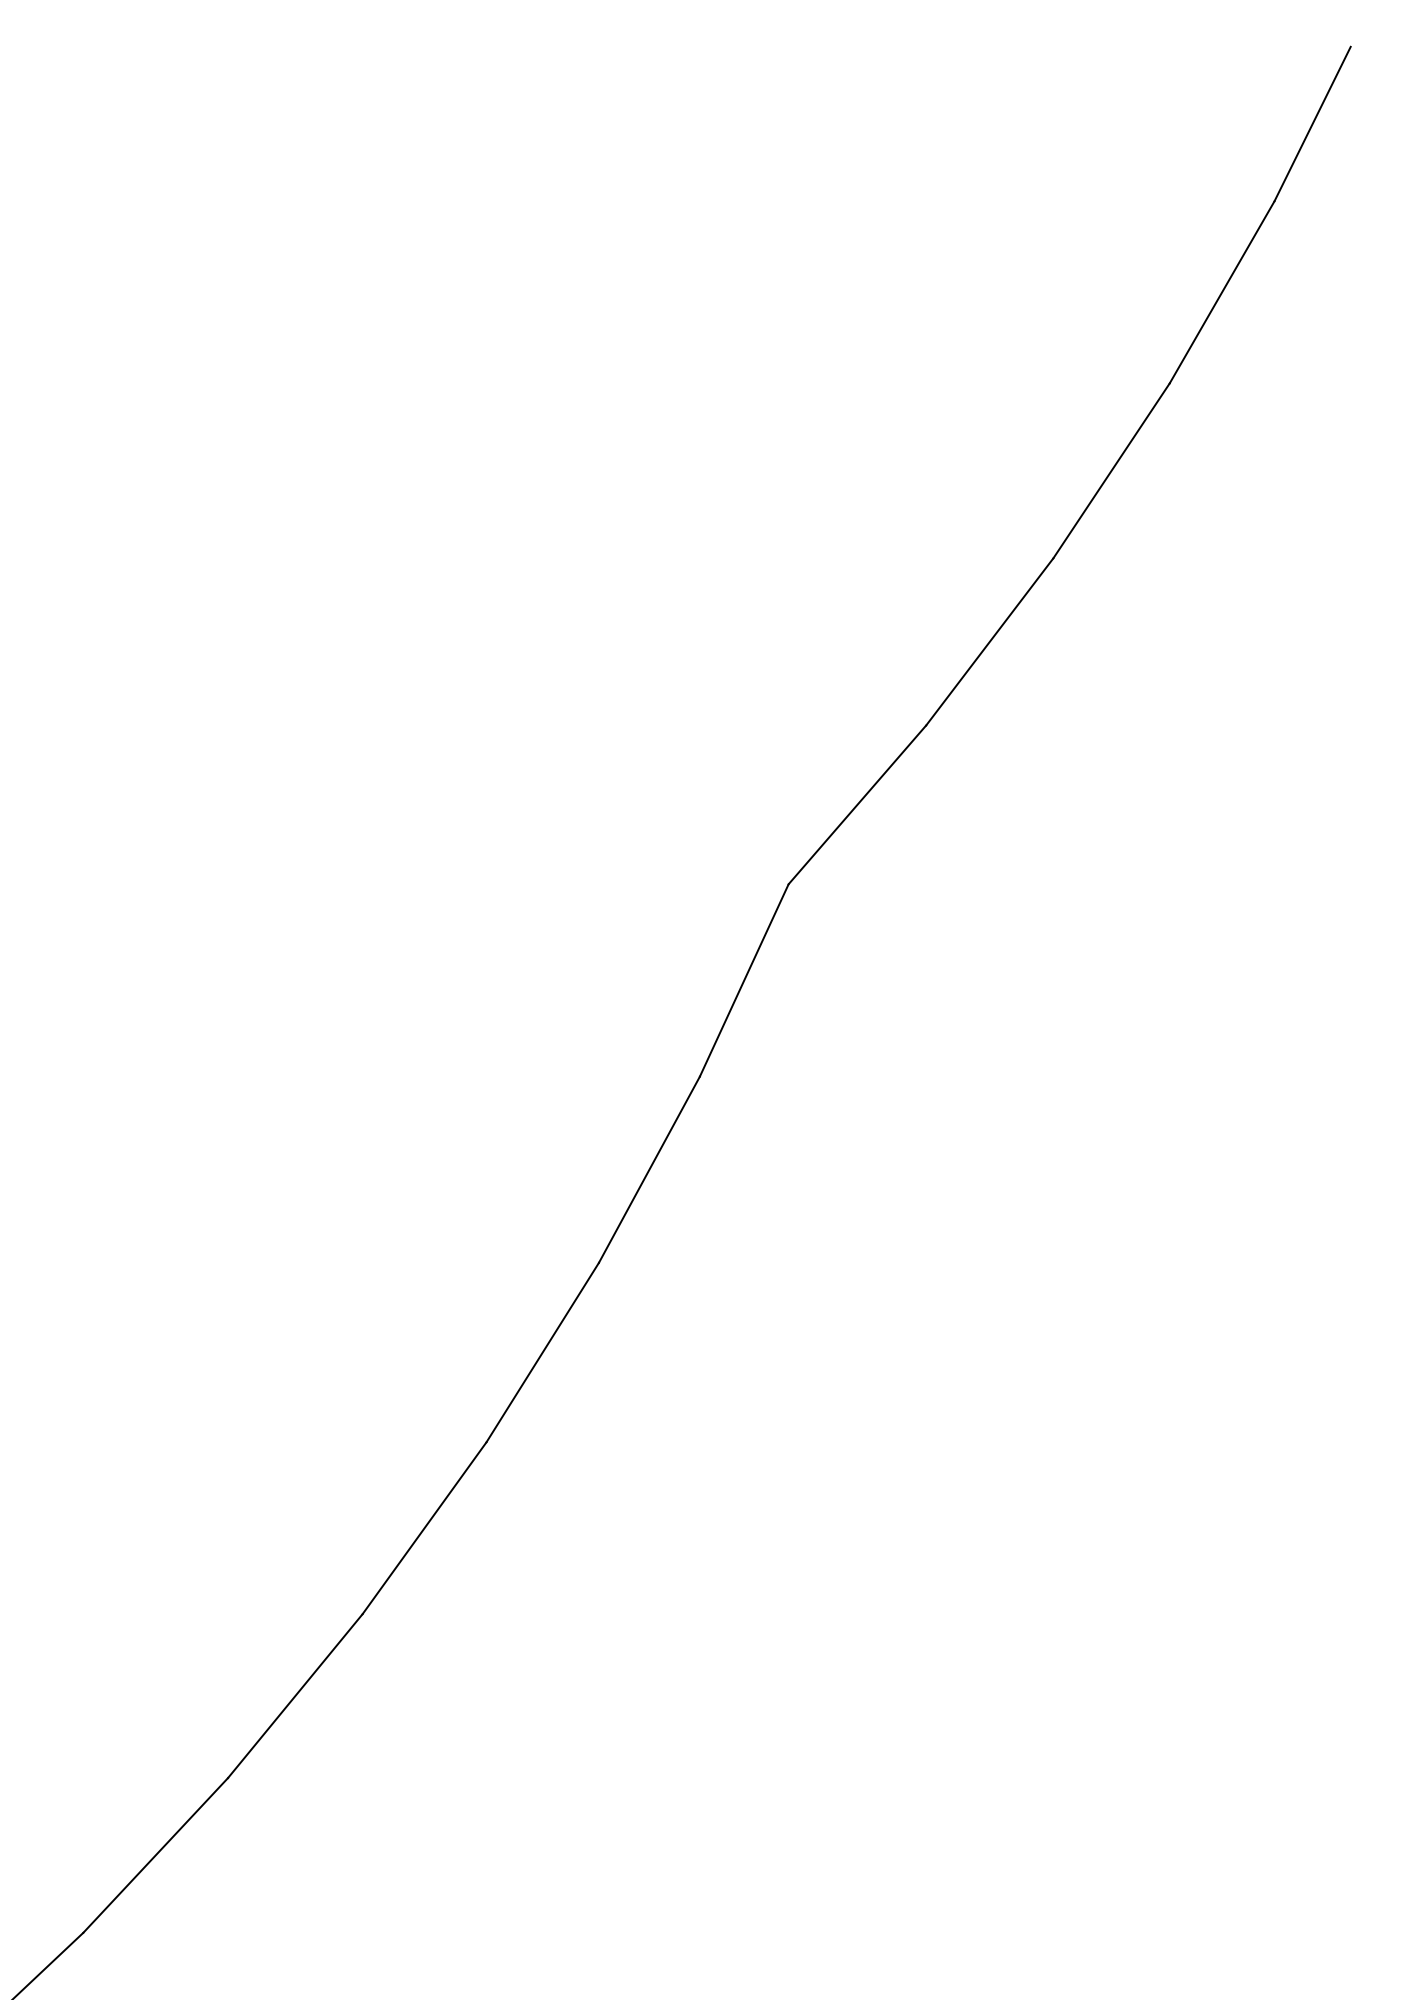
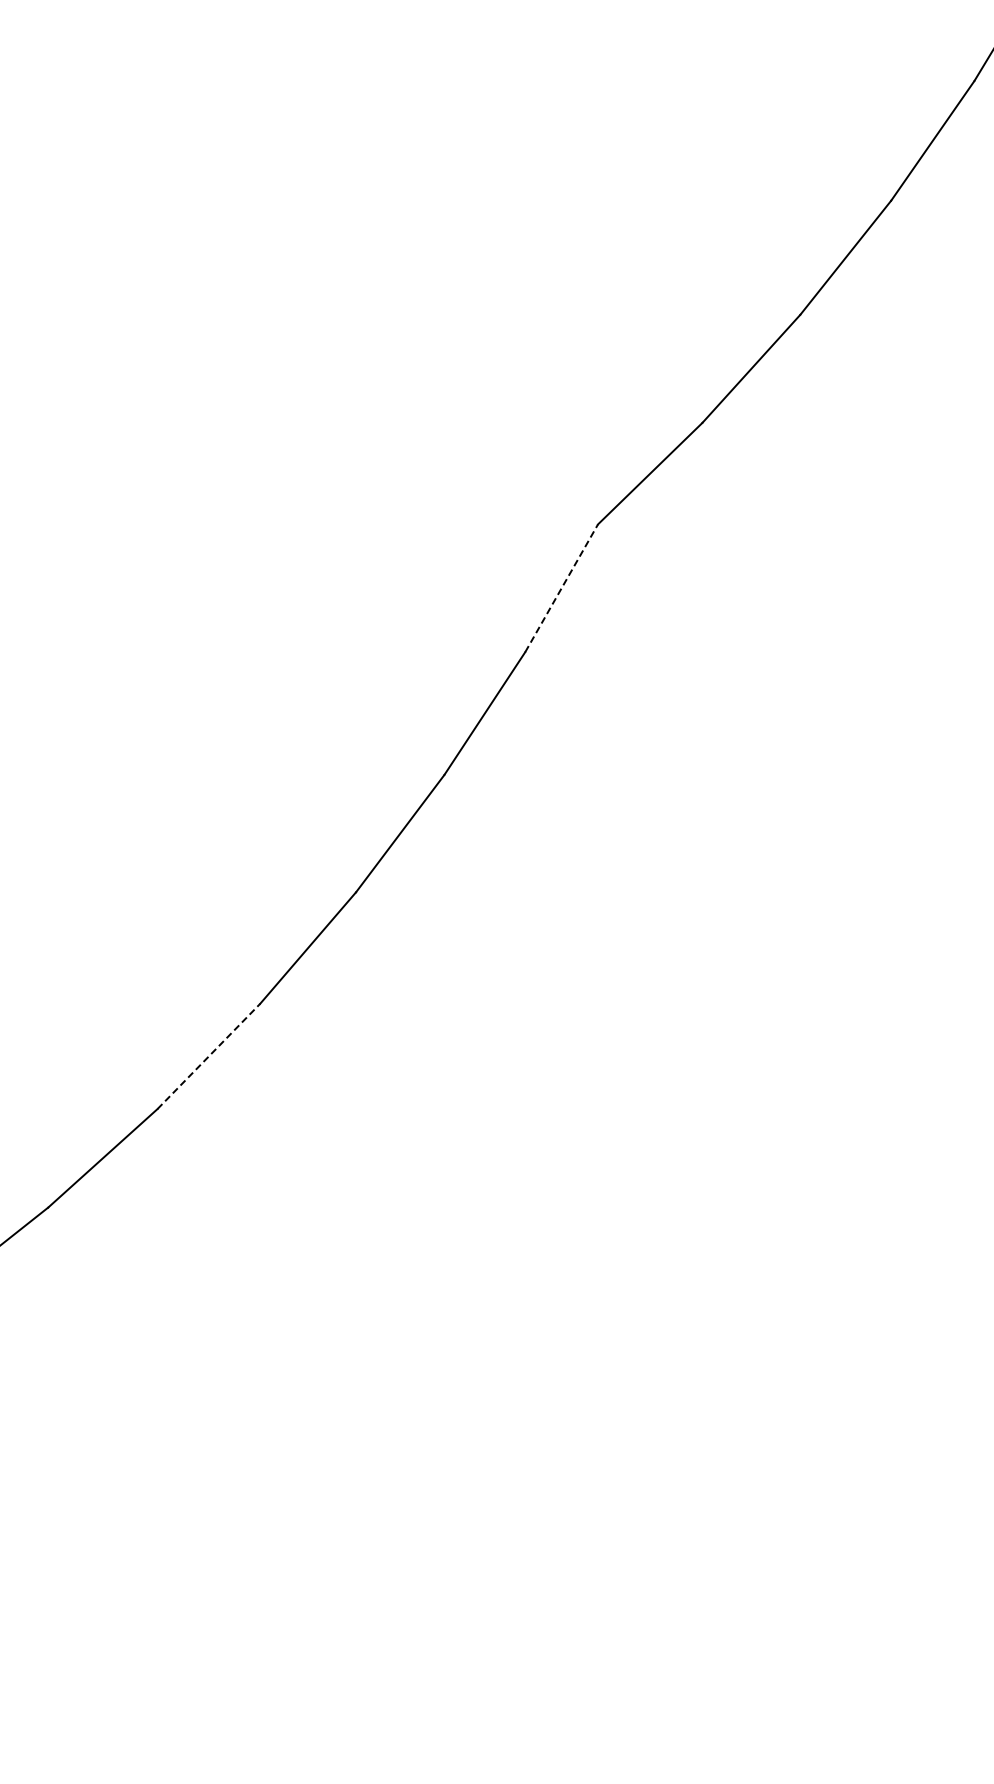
line: (744, 980) -> (561, 588), solid -> dashed
line: (294, 1696) -> (208, 1056), solid -> dashed

